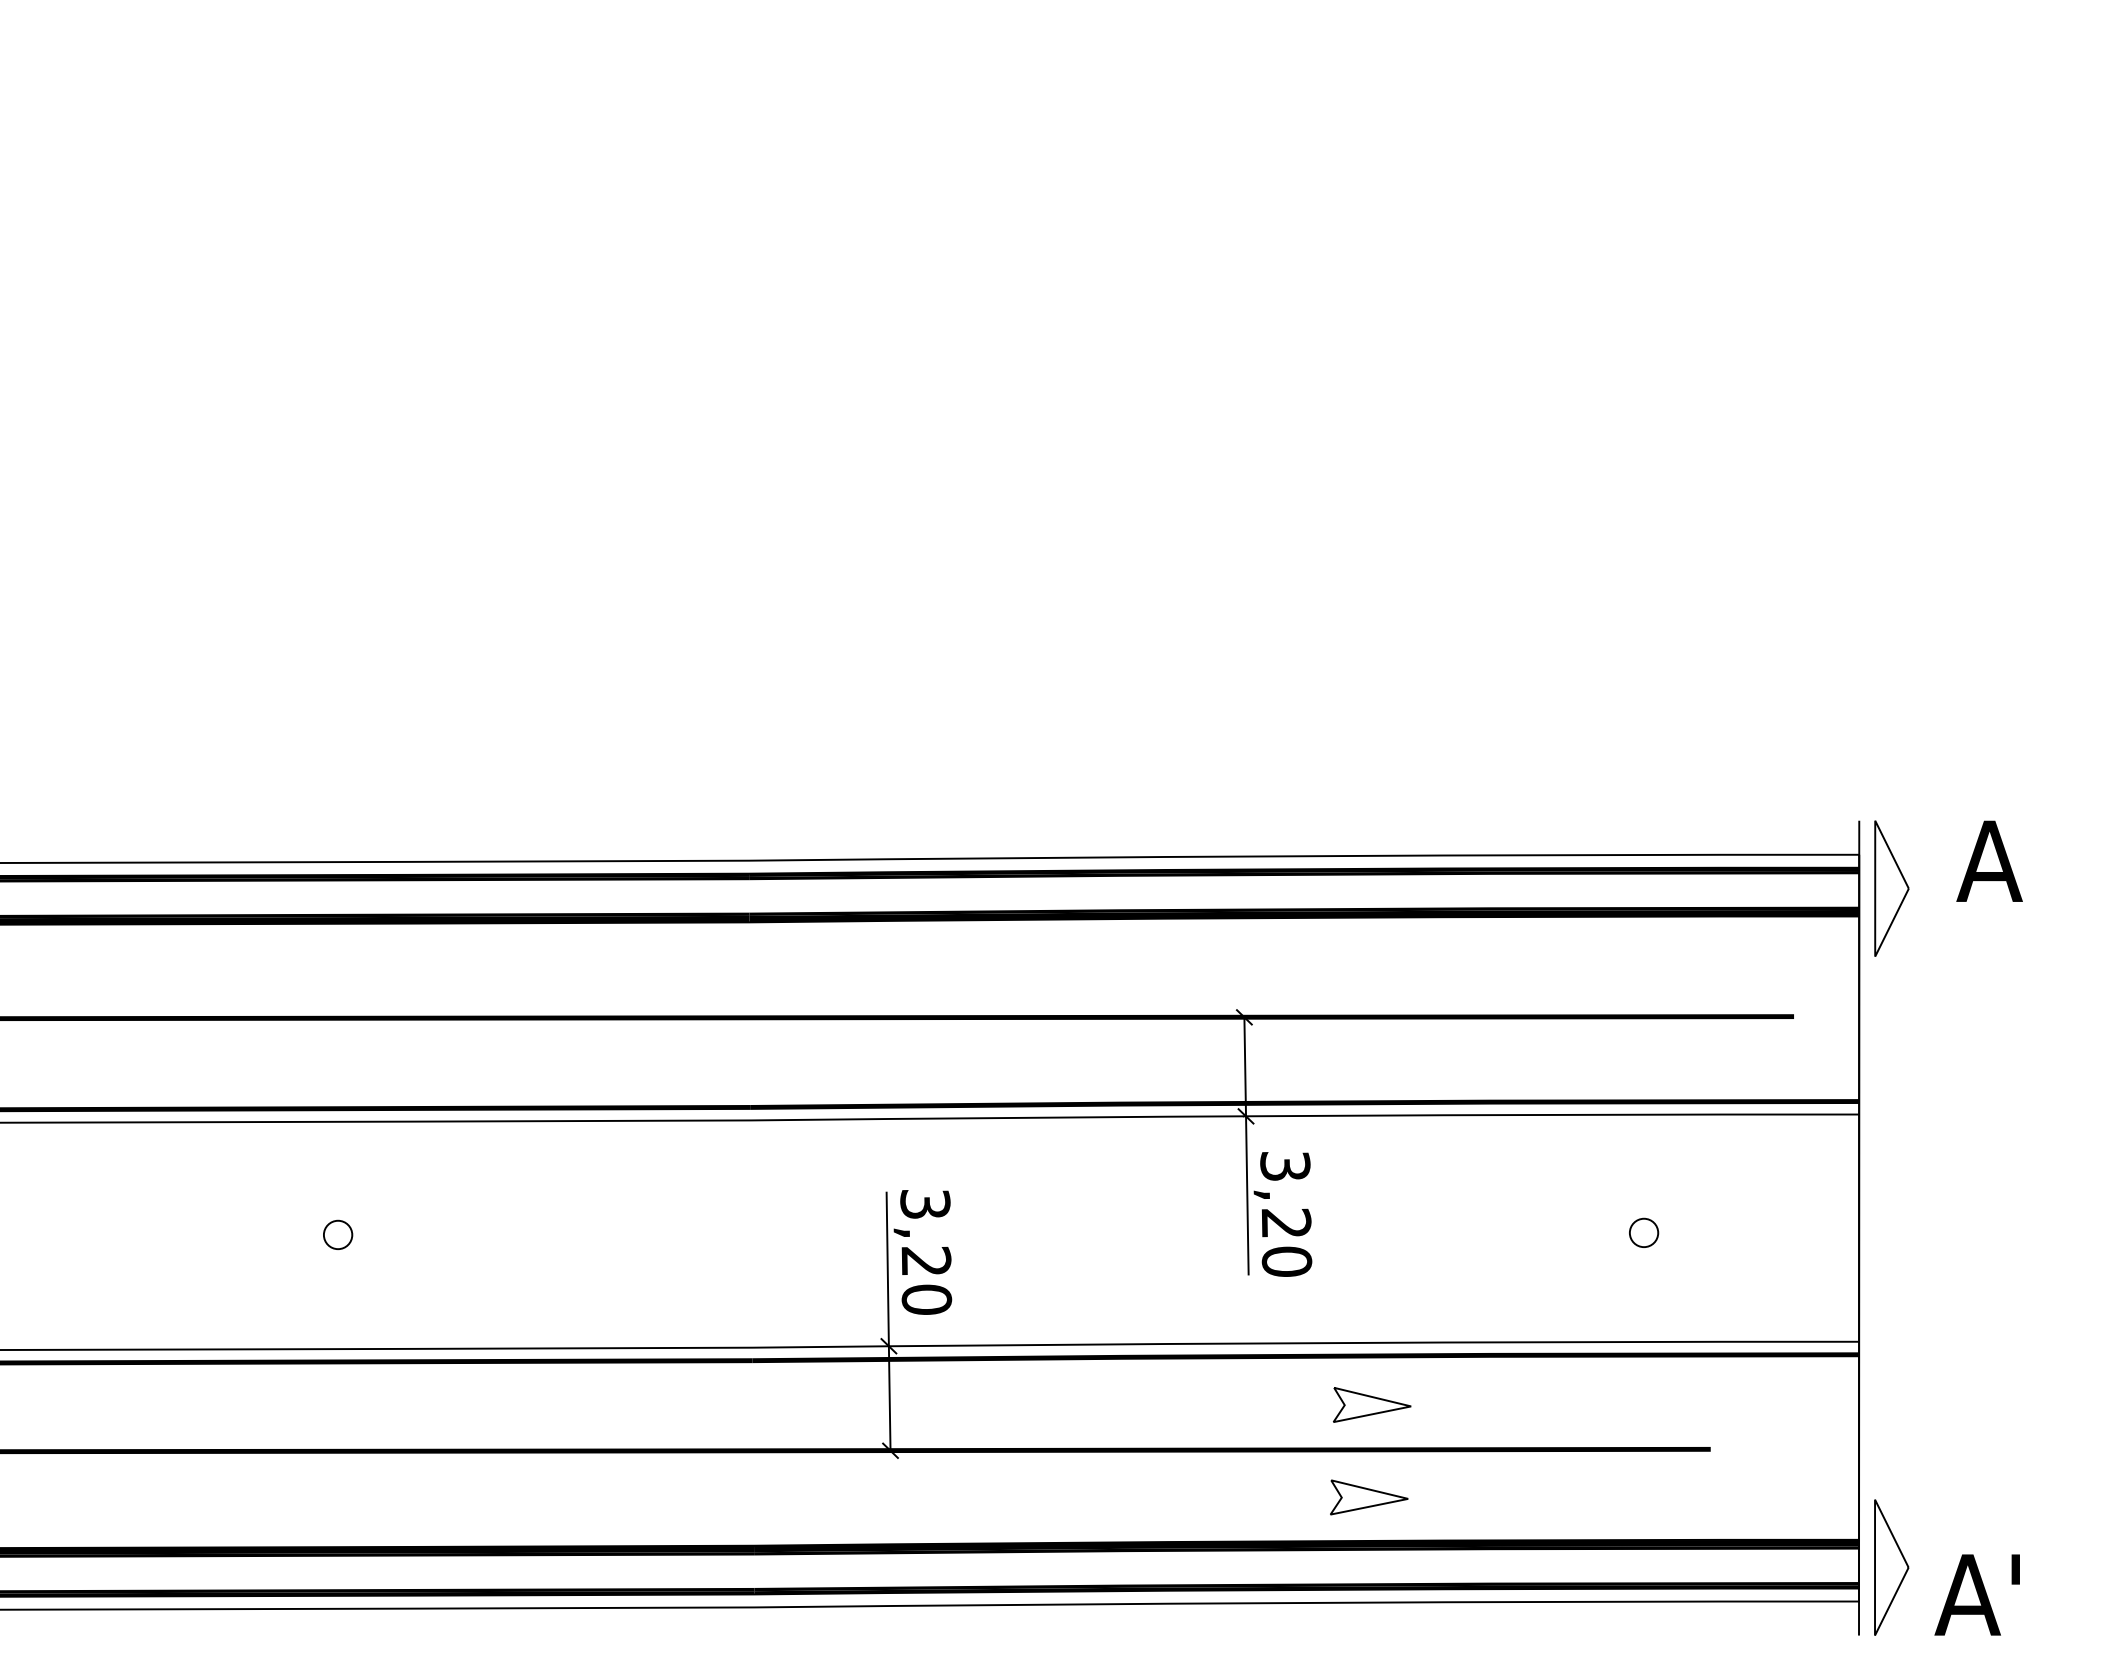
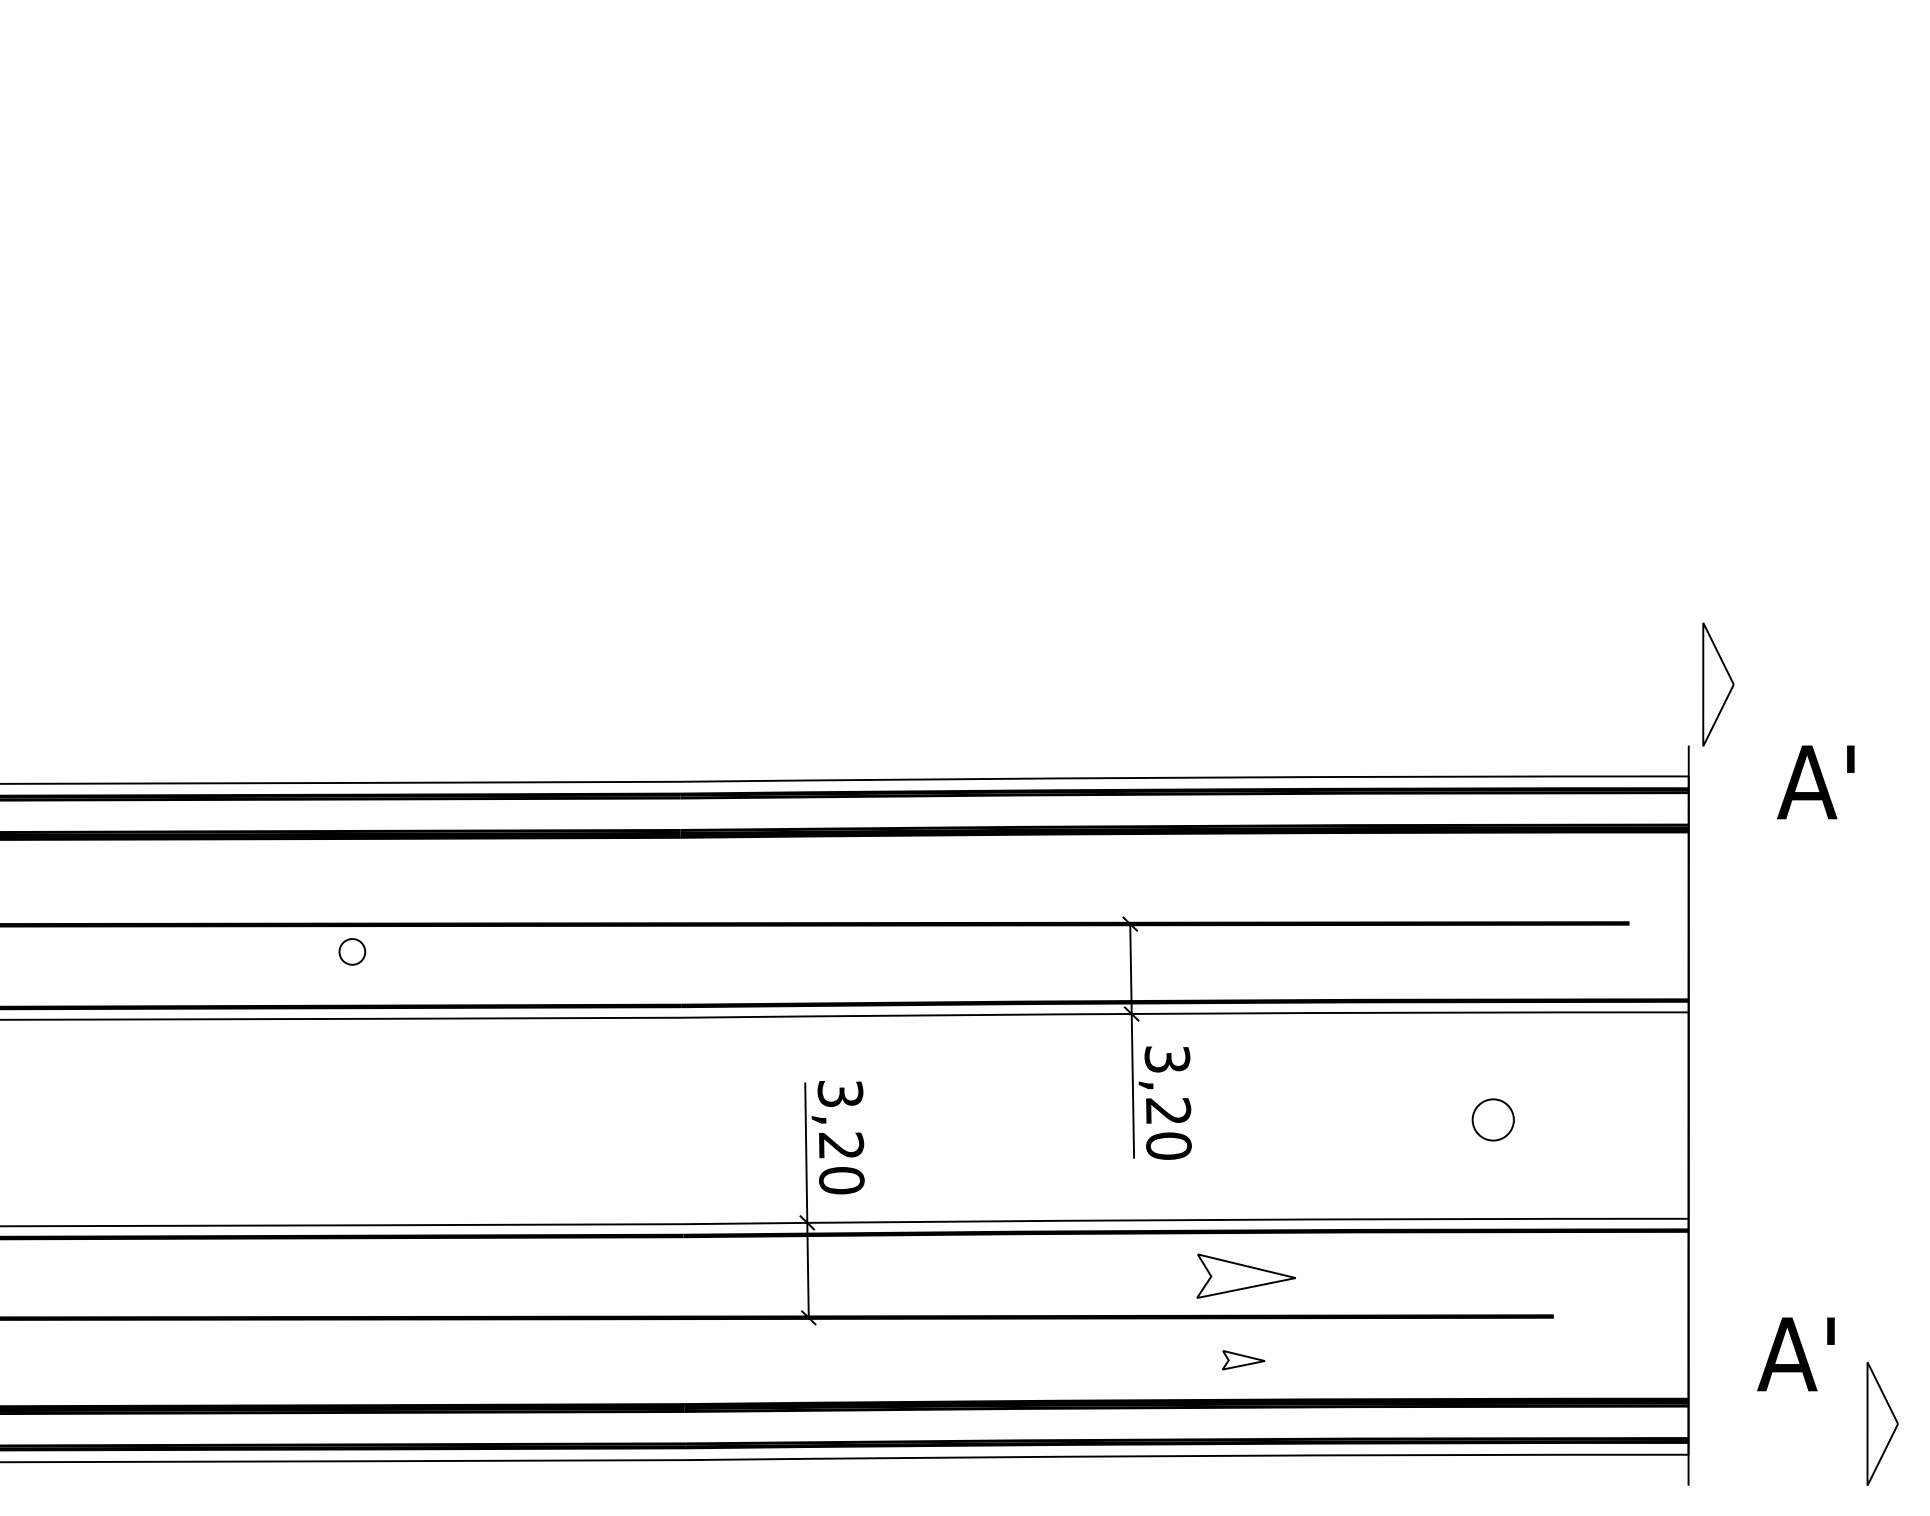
text: (2037, 835) -> (1850, 758), A -> A'
part: (1891, 888) -> (1718, 684), moved
circle: (1643, 1232) -> (1492, 1119), size x1.6
circle: (338, 1234) -> (352, 951), moved
part: (1372, 1404) -> (1246, 1275), size x1.4
part: (1369, 1497) -> (1243, 1360), size x0.6
part: (1891, 1567) -> (1882, 1423), moved
text: (1976, 1594) -> (1795, 1353), moved

